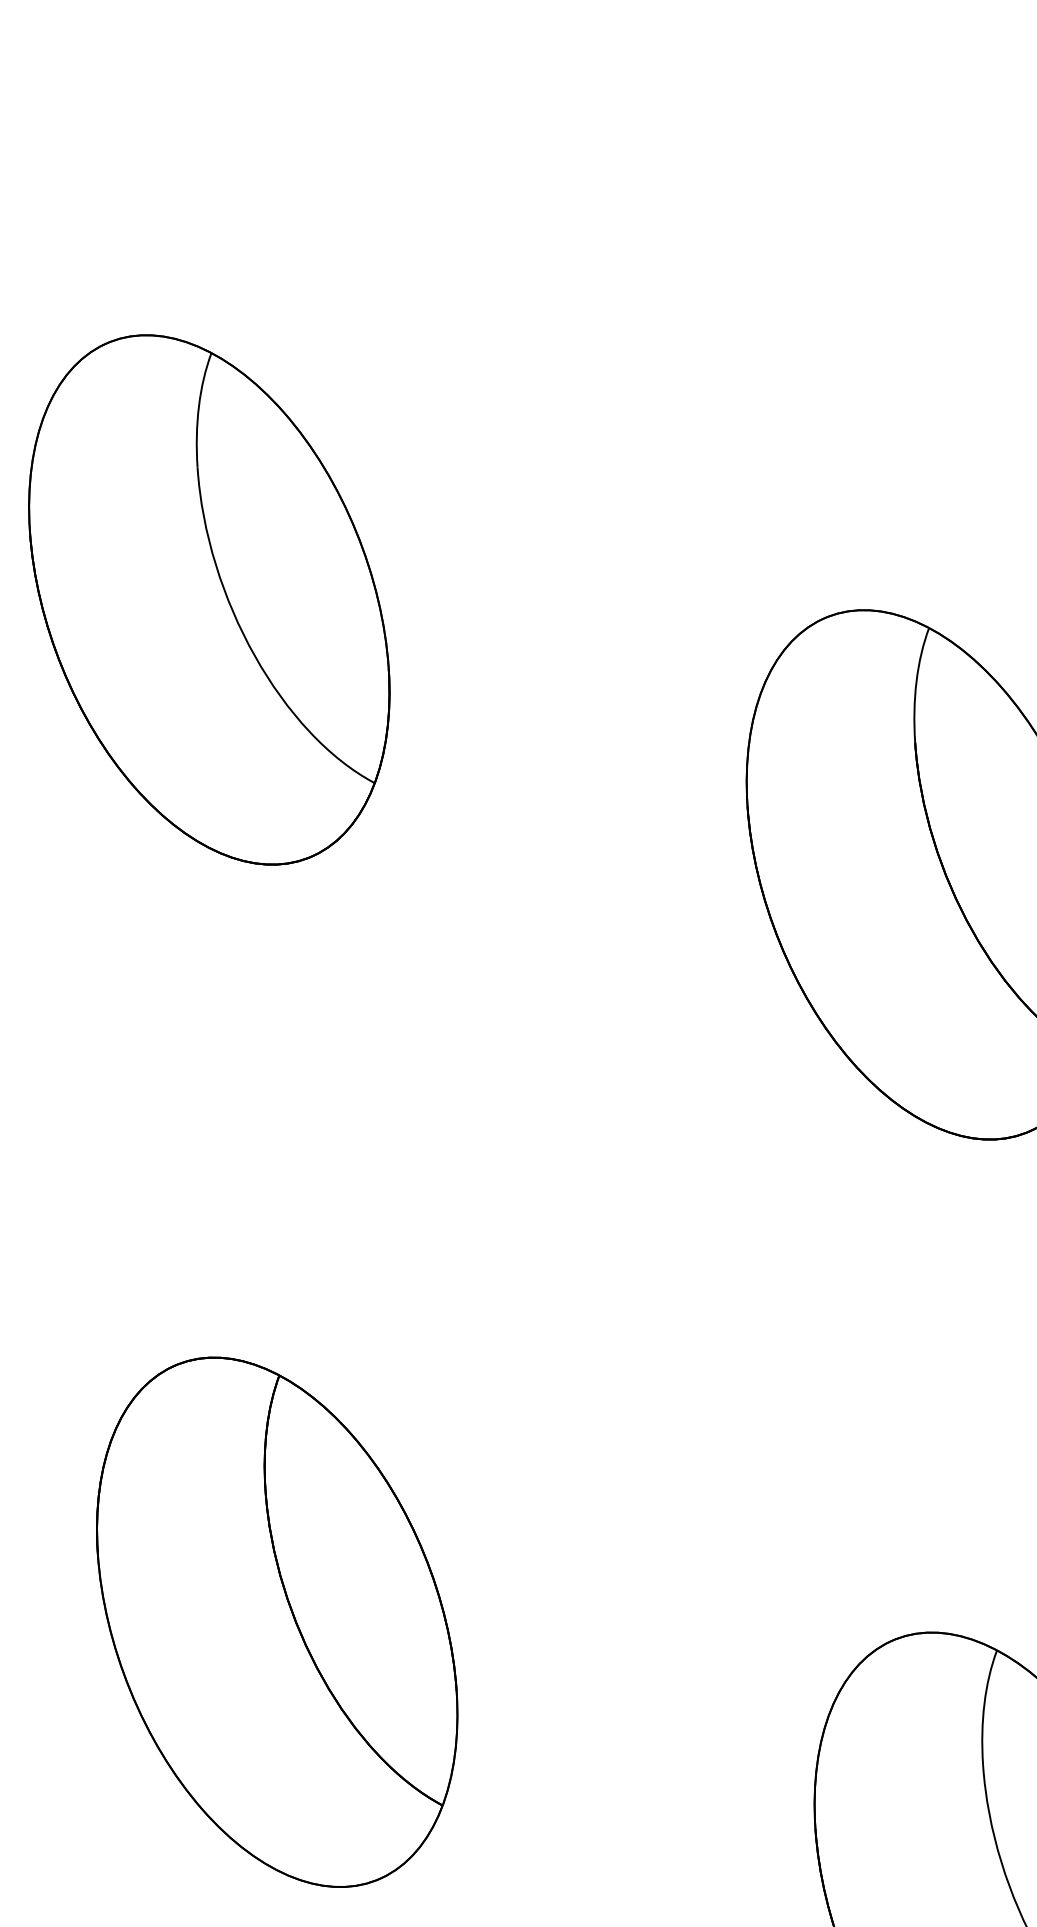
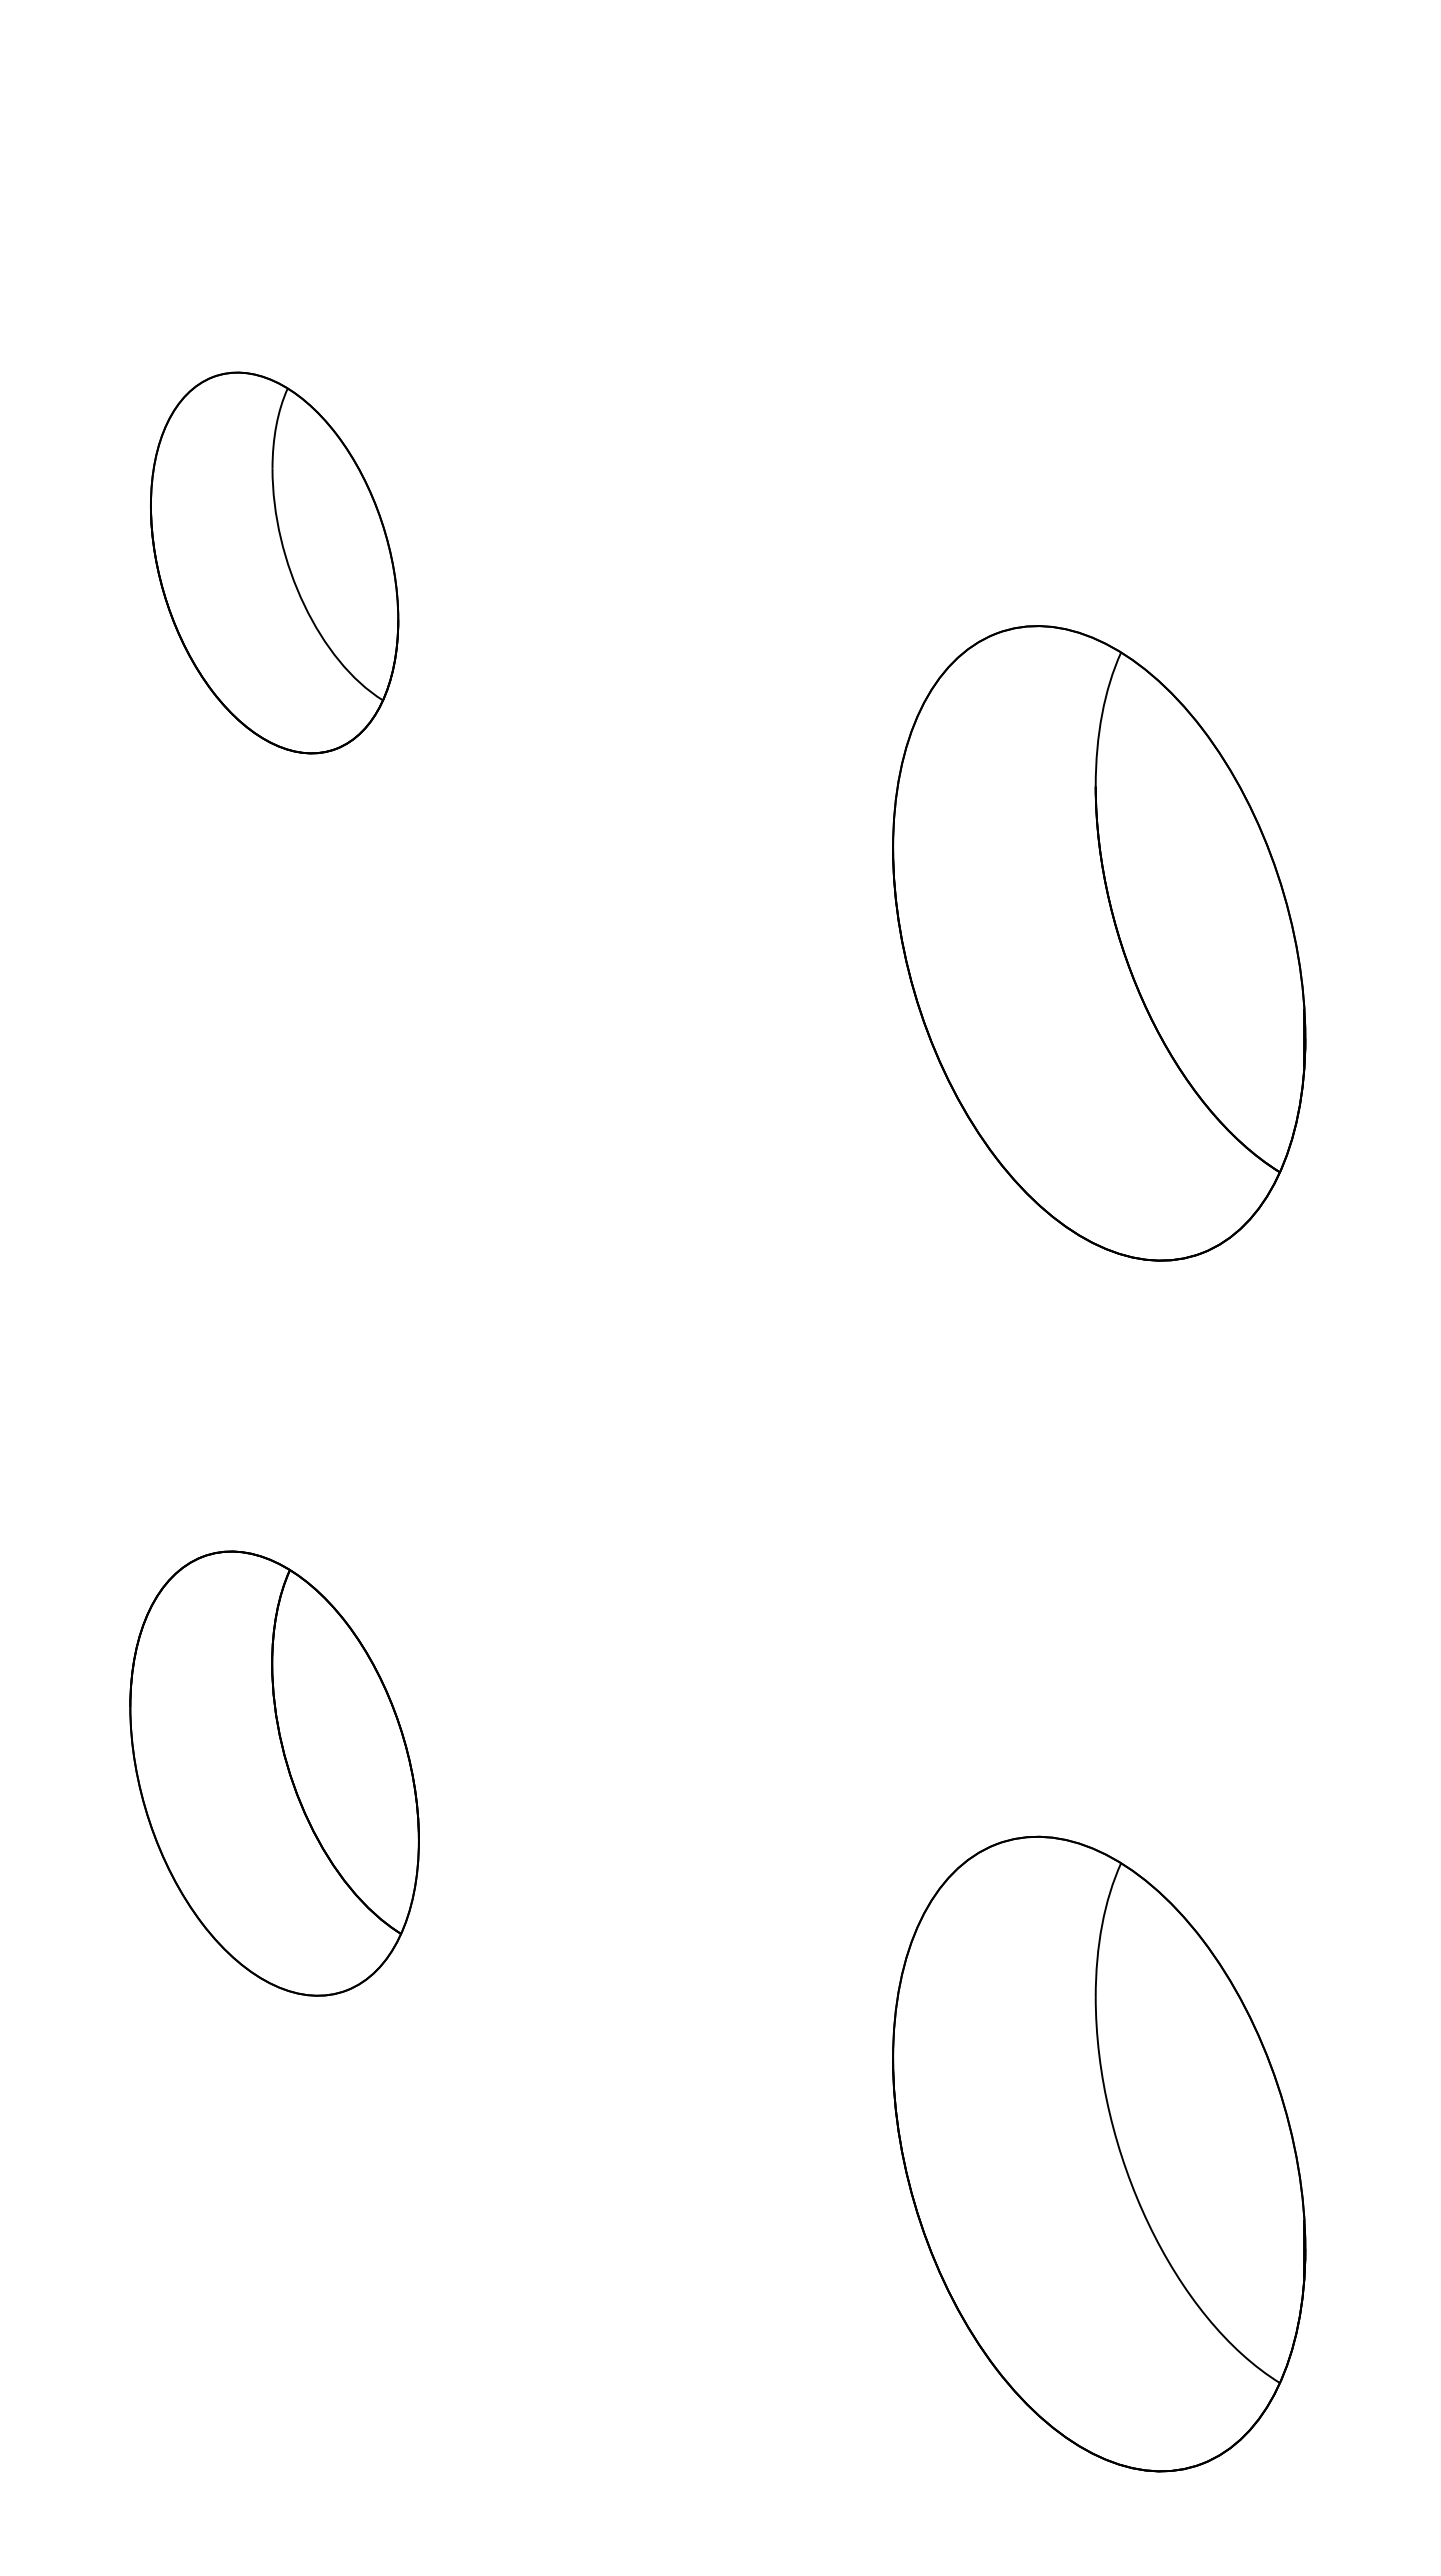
part: (209, 599) -> (274, 562), size x0.6
part: (277, 1622) -> (274, 1773), size x0.7

